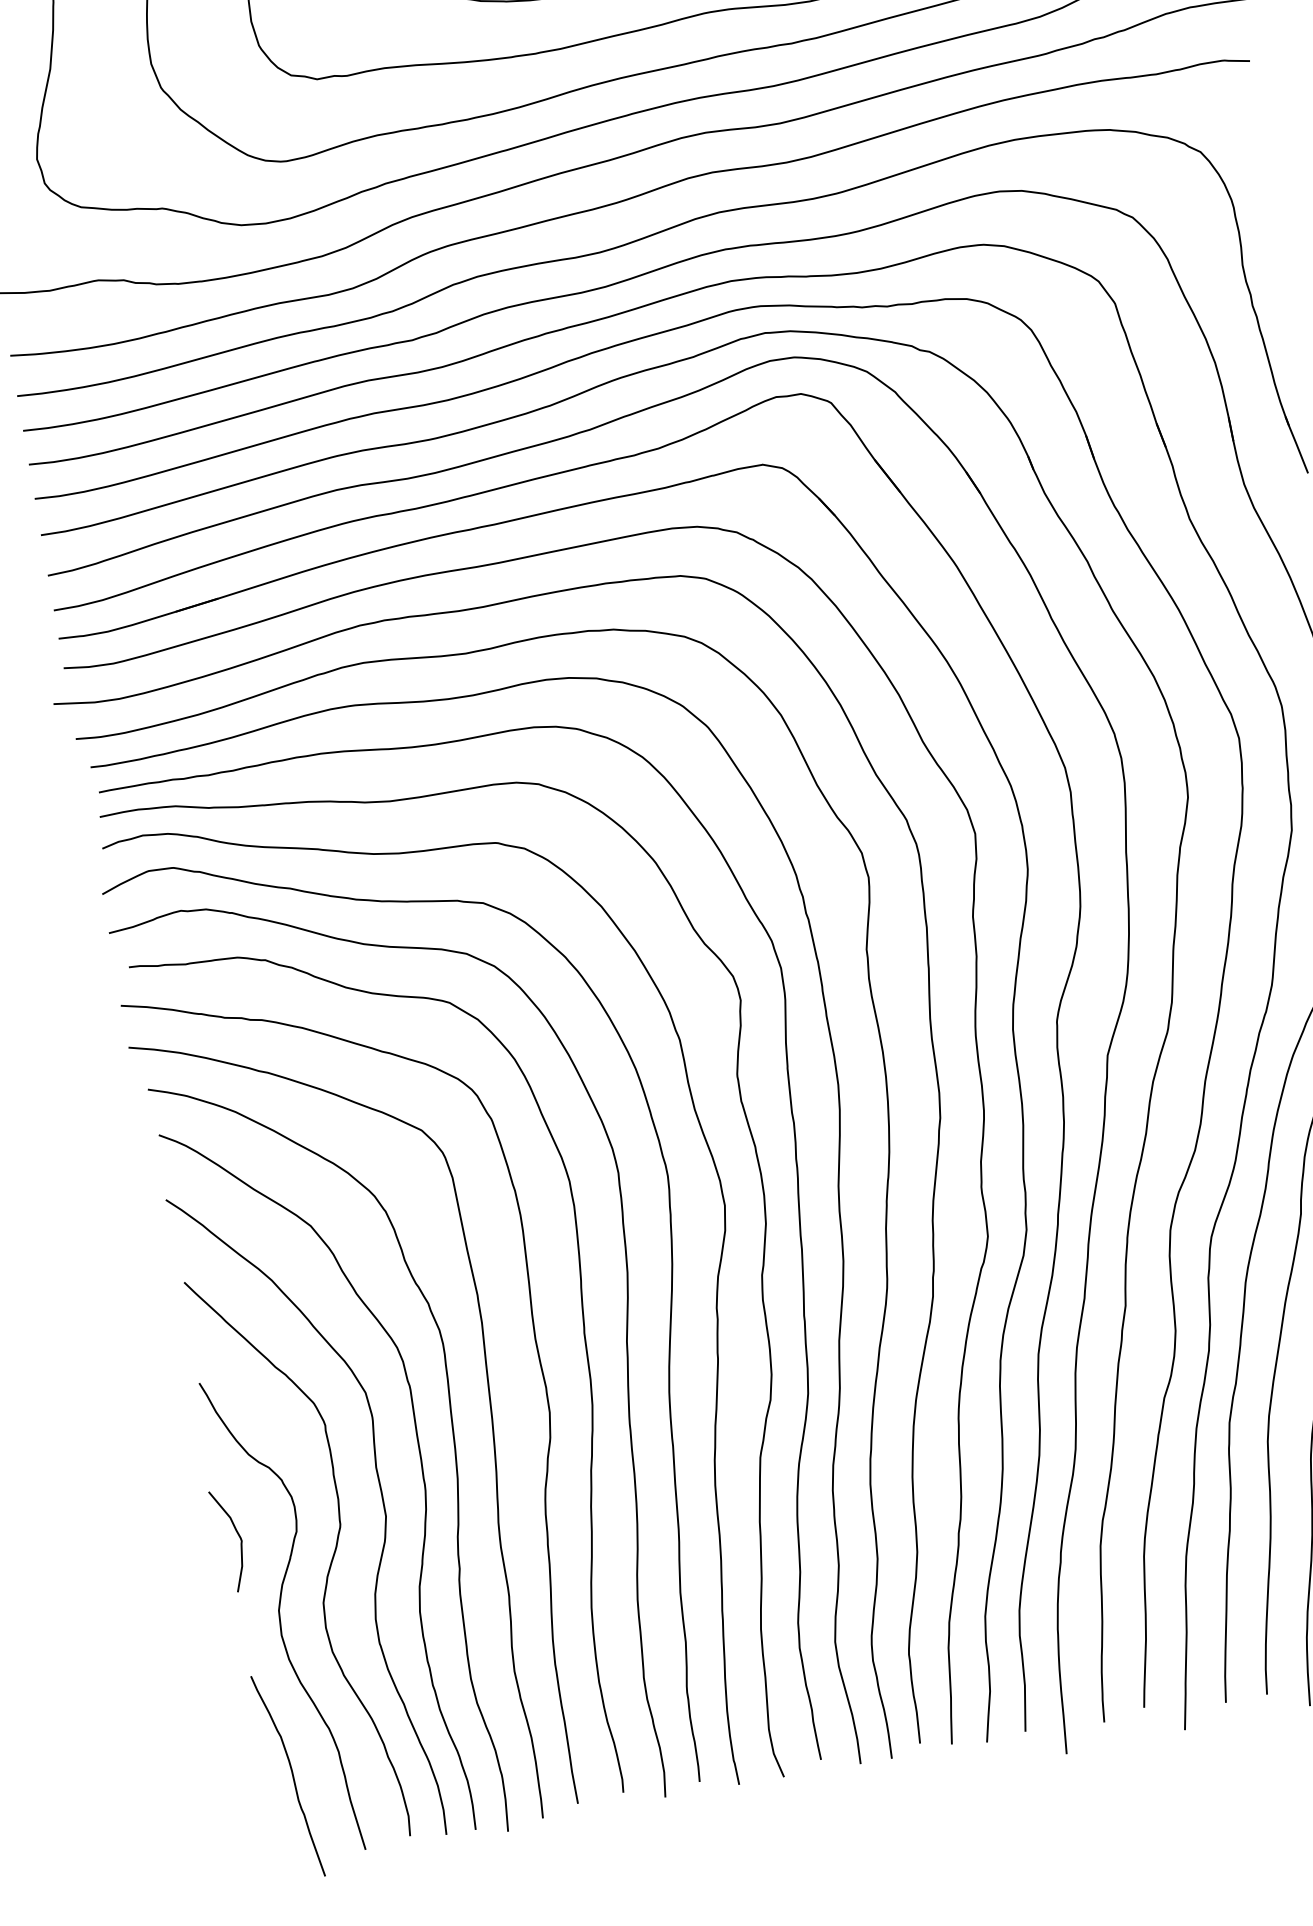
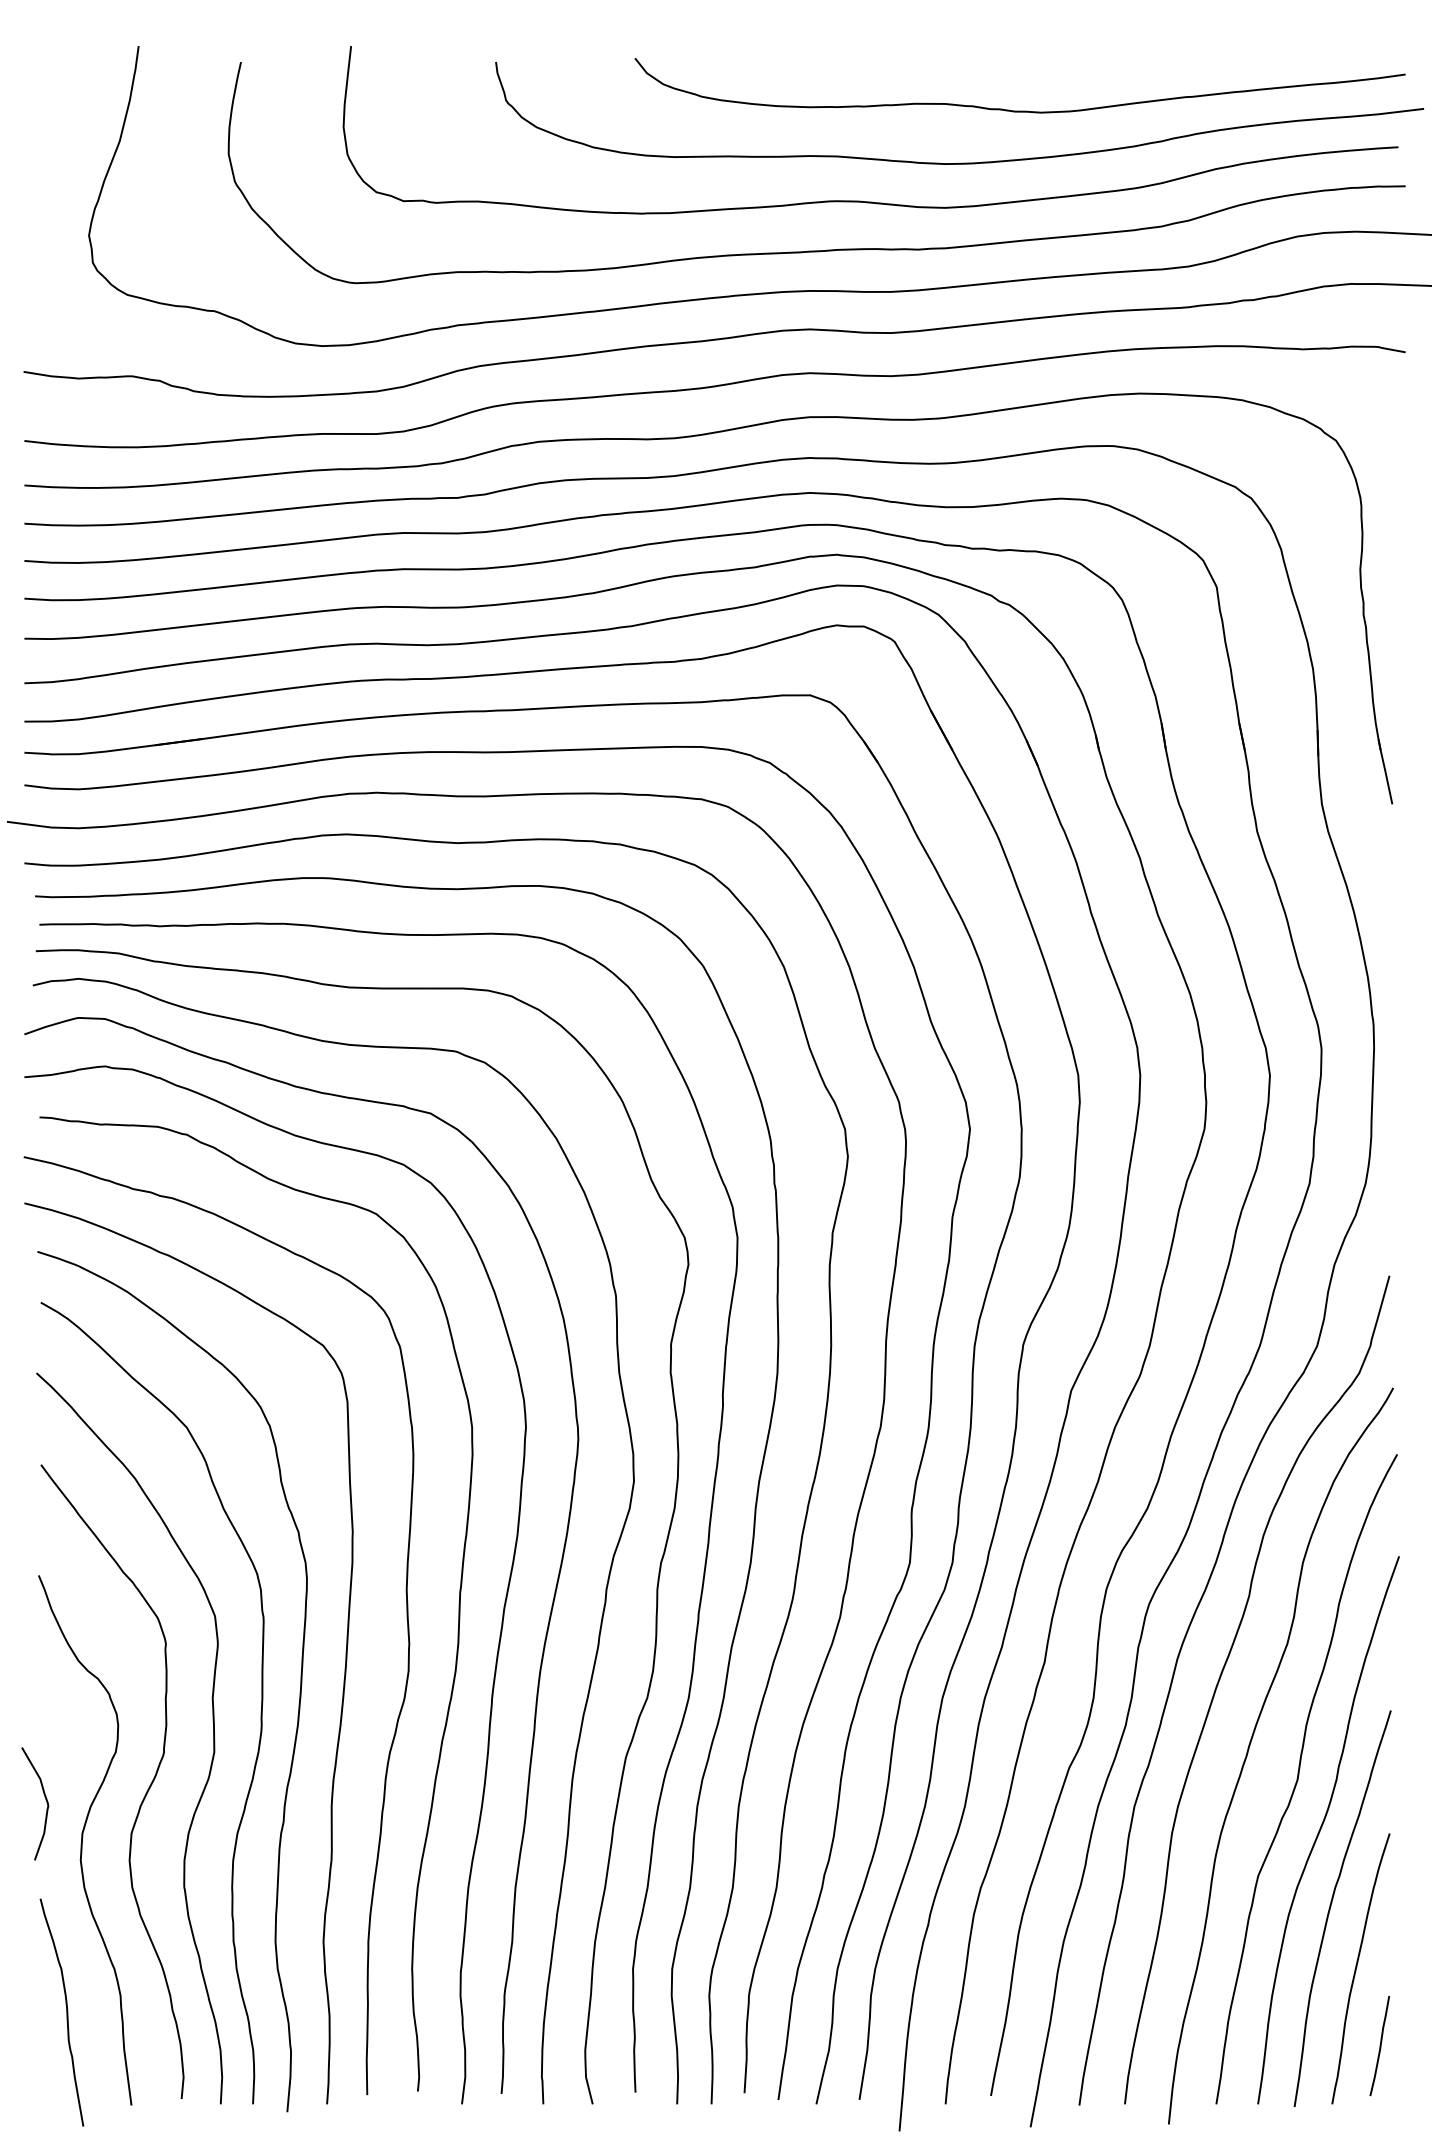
curve: (238, 1536) -> (45, 1800), moved

